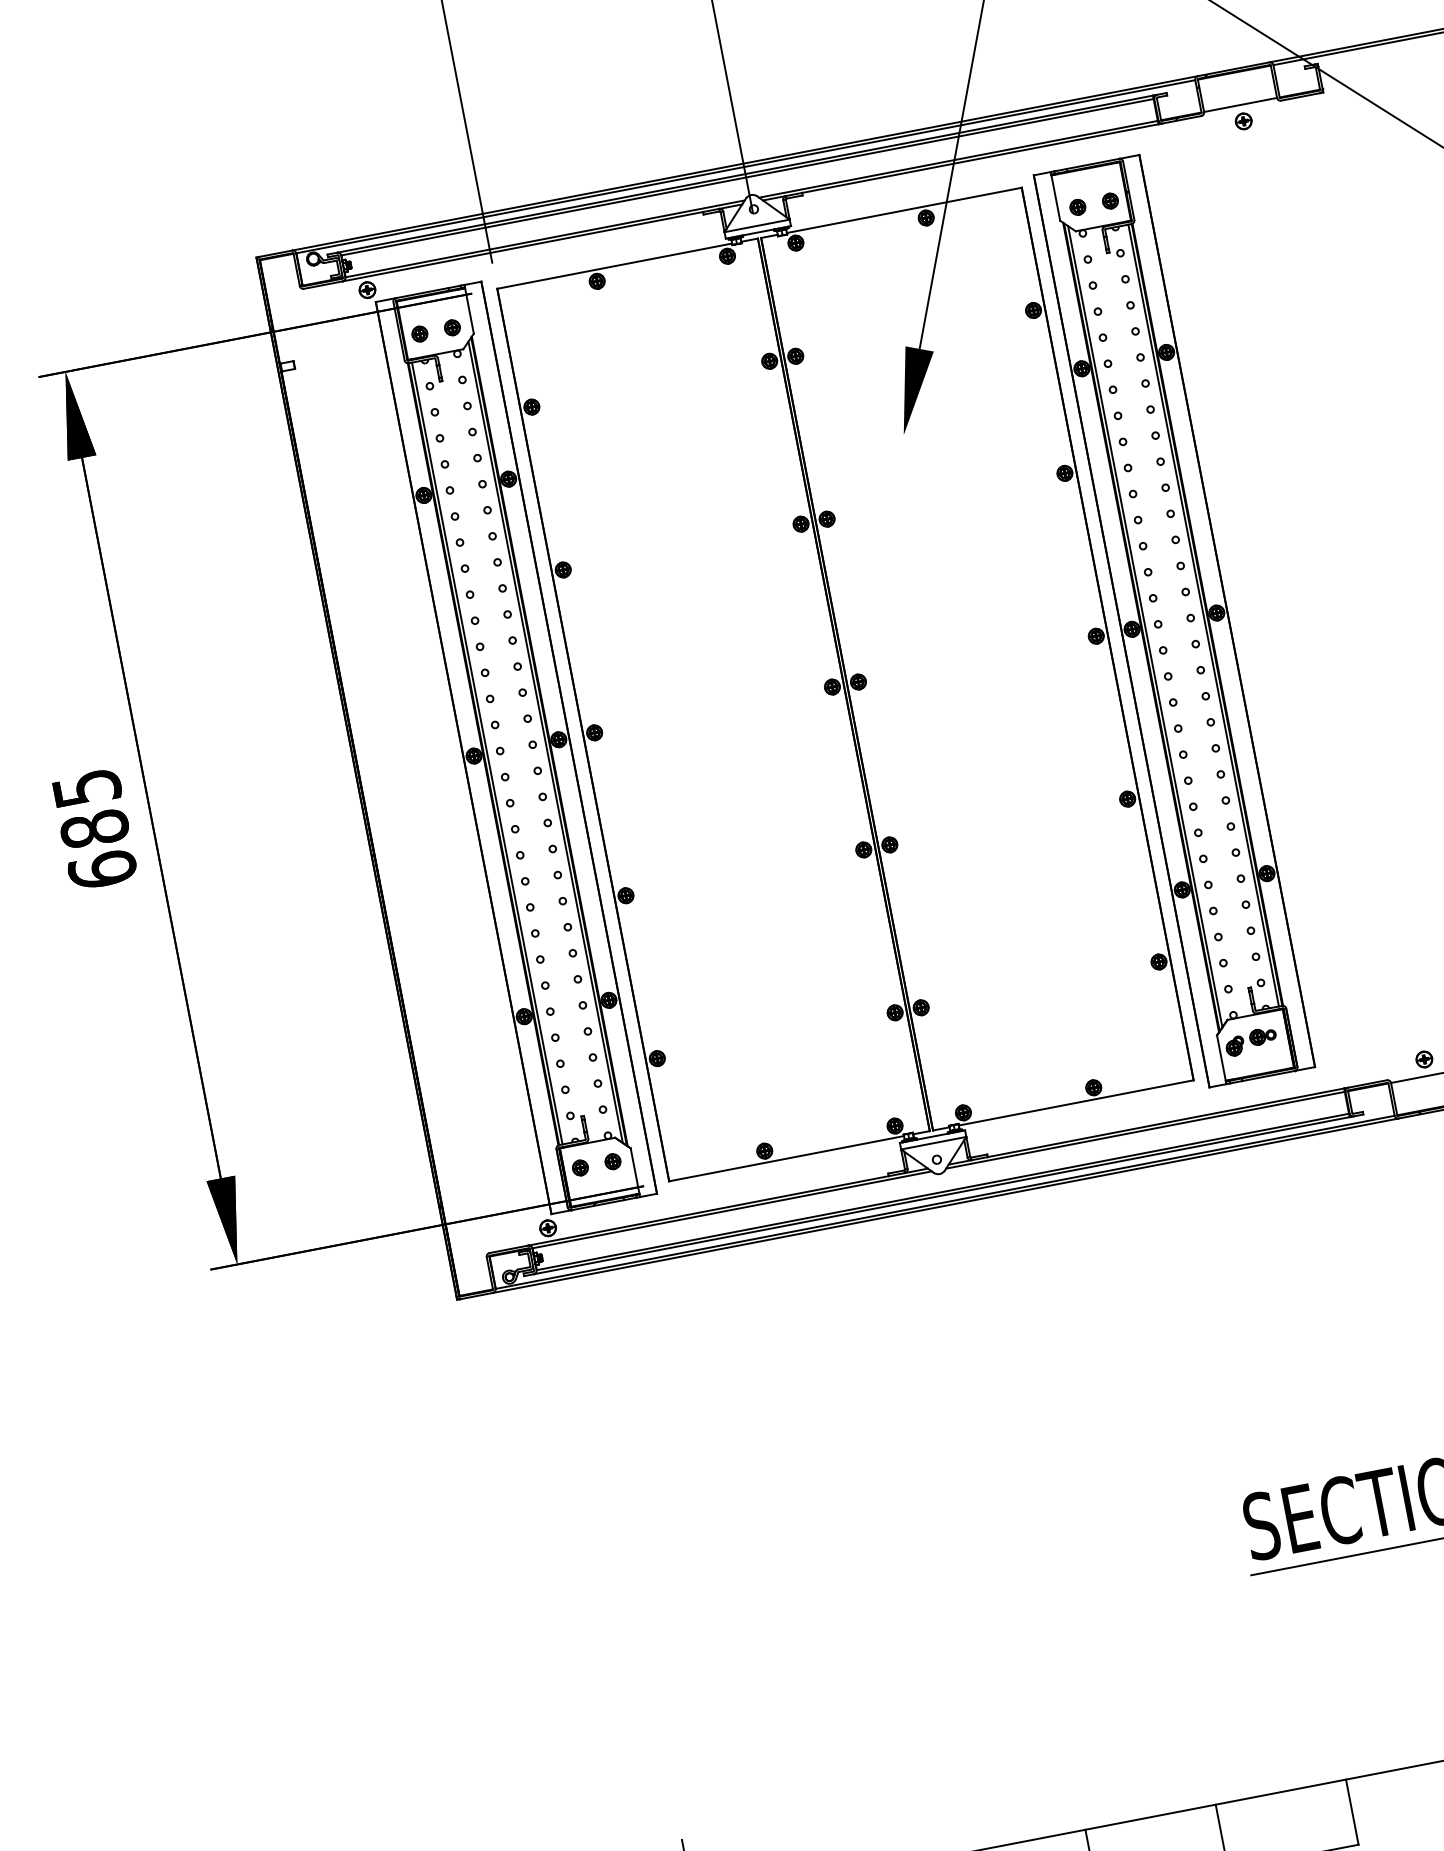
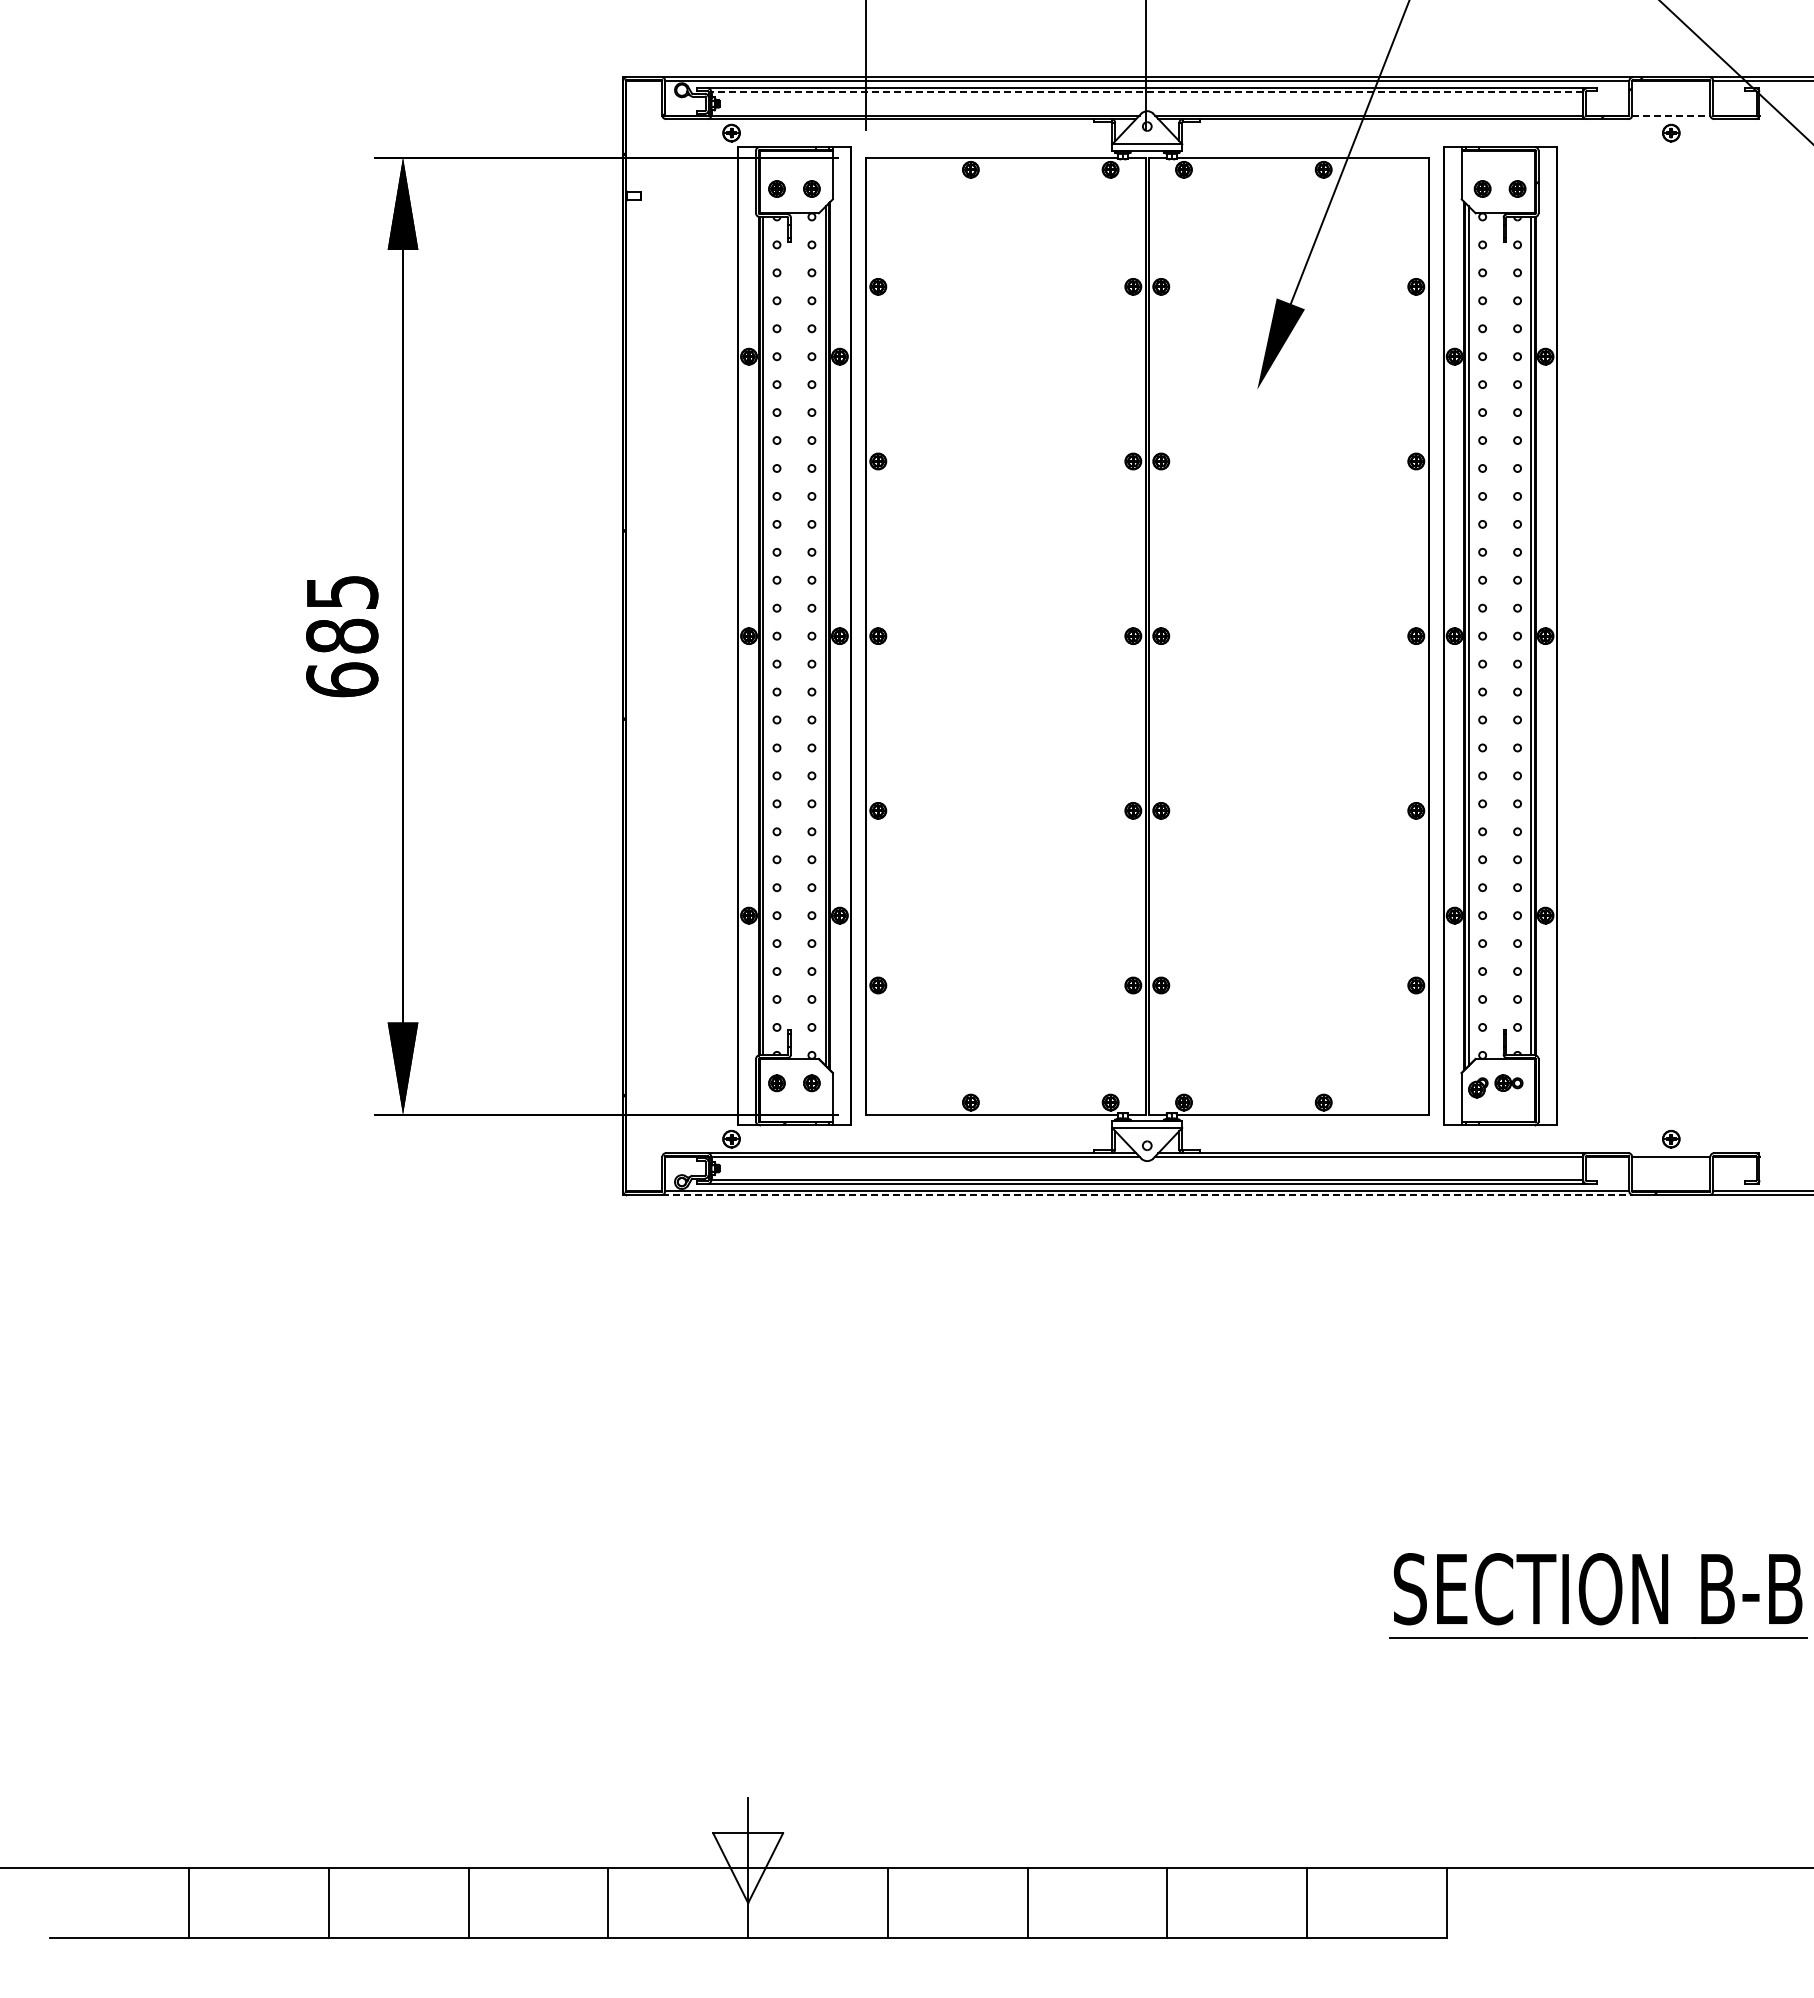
line: (1240, 104) -> (1671, 115), solid -> dashed
line: (747, 177) -> (1146, 92), solid -> dashed
line: (946, 1206) -> (1147, 1195), solid -> dashed

